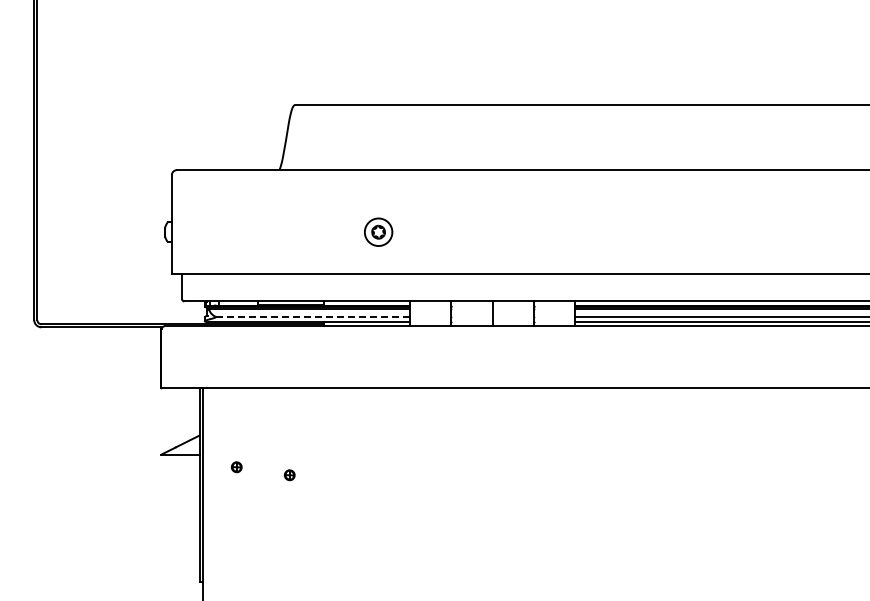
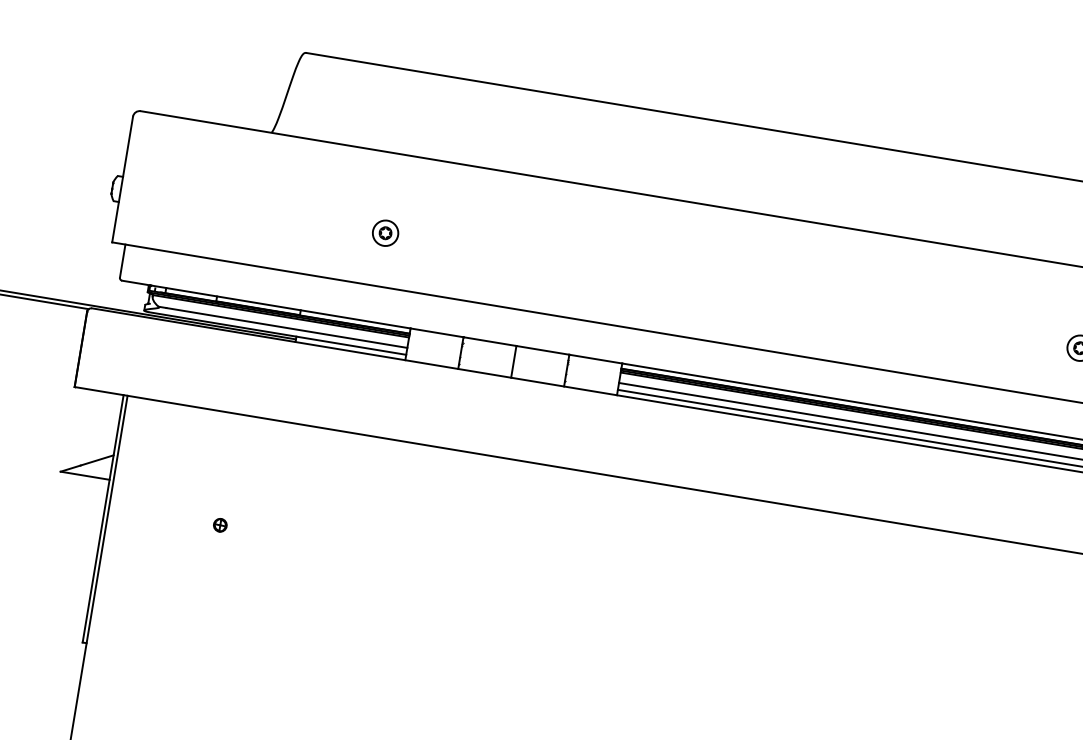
part: (378, 231) -> (385, 232), size x0.71
line: (315, 316) -> (286, 327), dashed -> solid
part: (236, 467) -> (153, 504), removed

